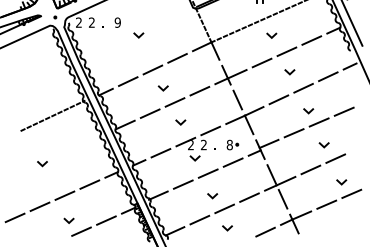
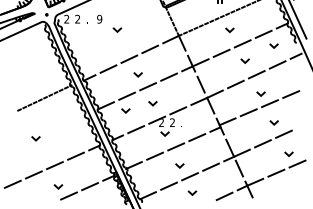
line: (322, 53) -> (272, 45), added
line: (147, 130) -> (124, 110), added
part: (232, 144) -> (196, 122), removed

